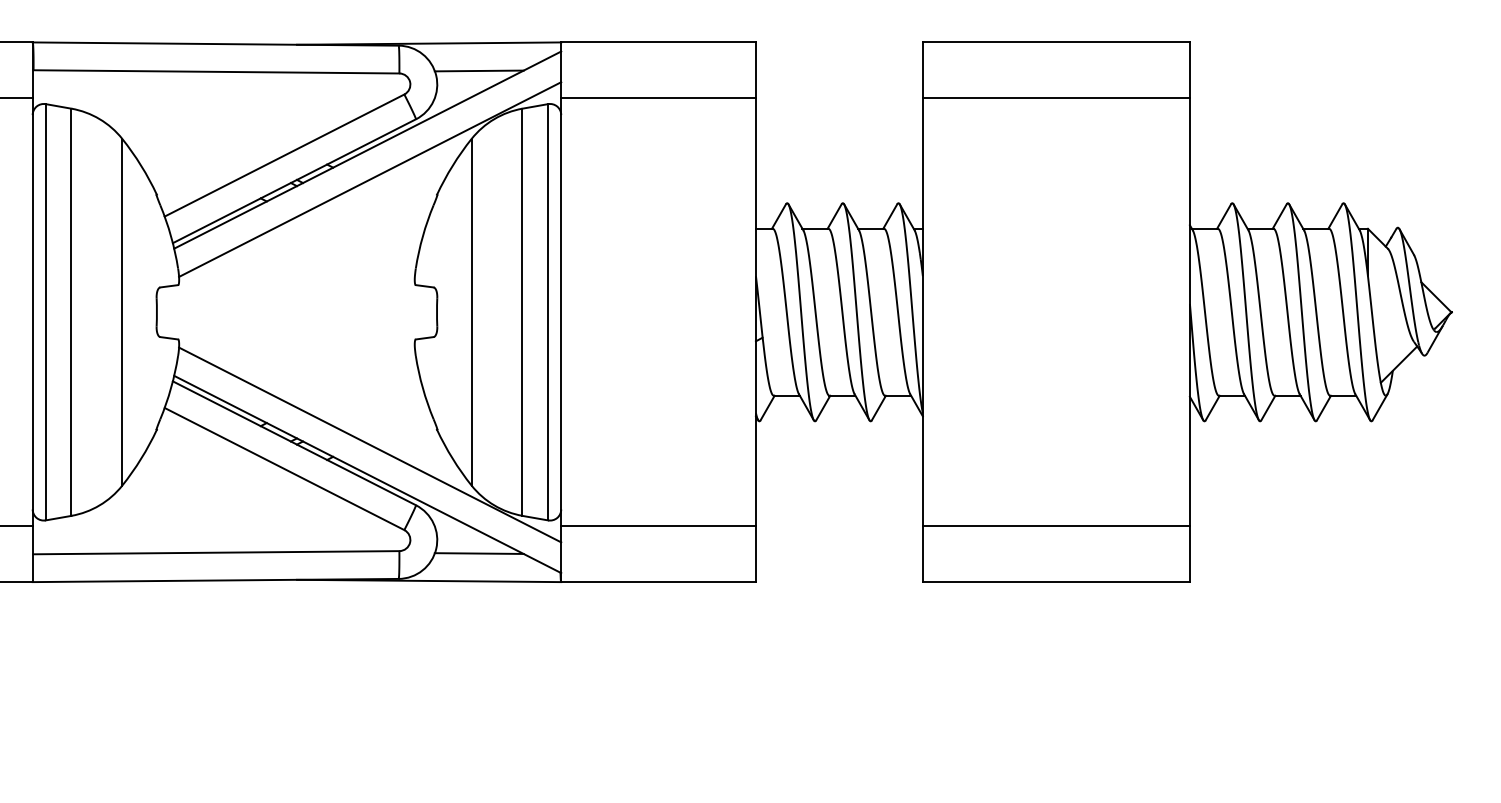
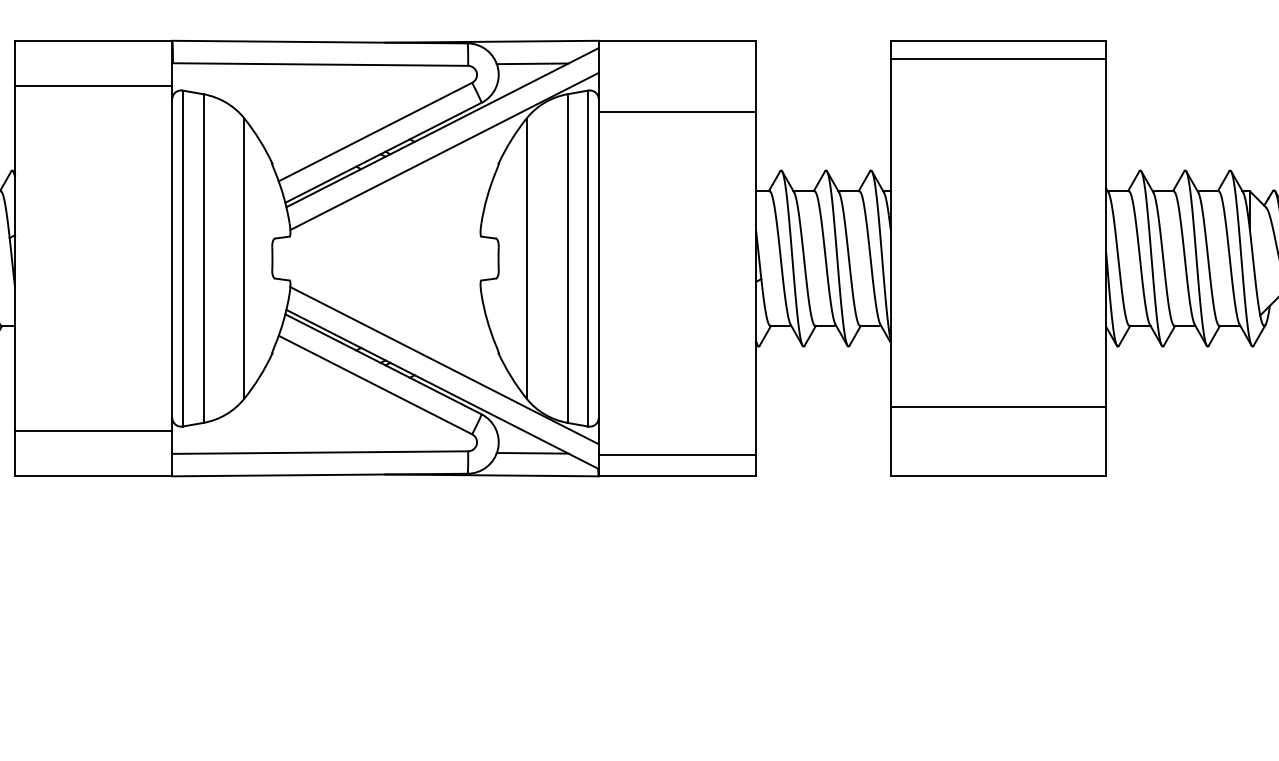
line: (657, 97) -> (676, 111), moved
line: (1056, 97) -> (998, 58), moved
line: (657, 526) -> (676, 455), moved
line: (1056, 526) -> (998, 407), moved

